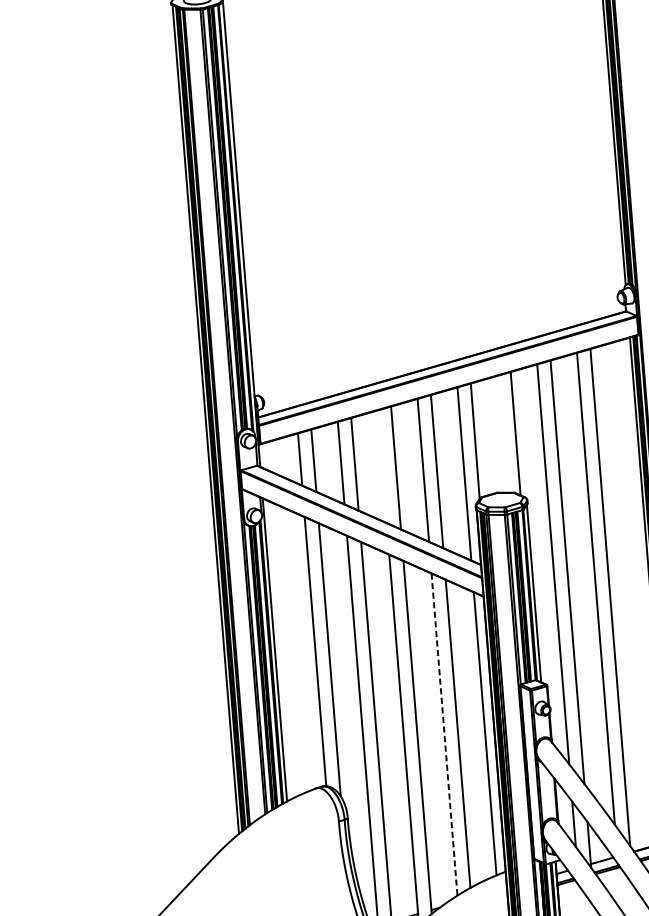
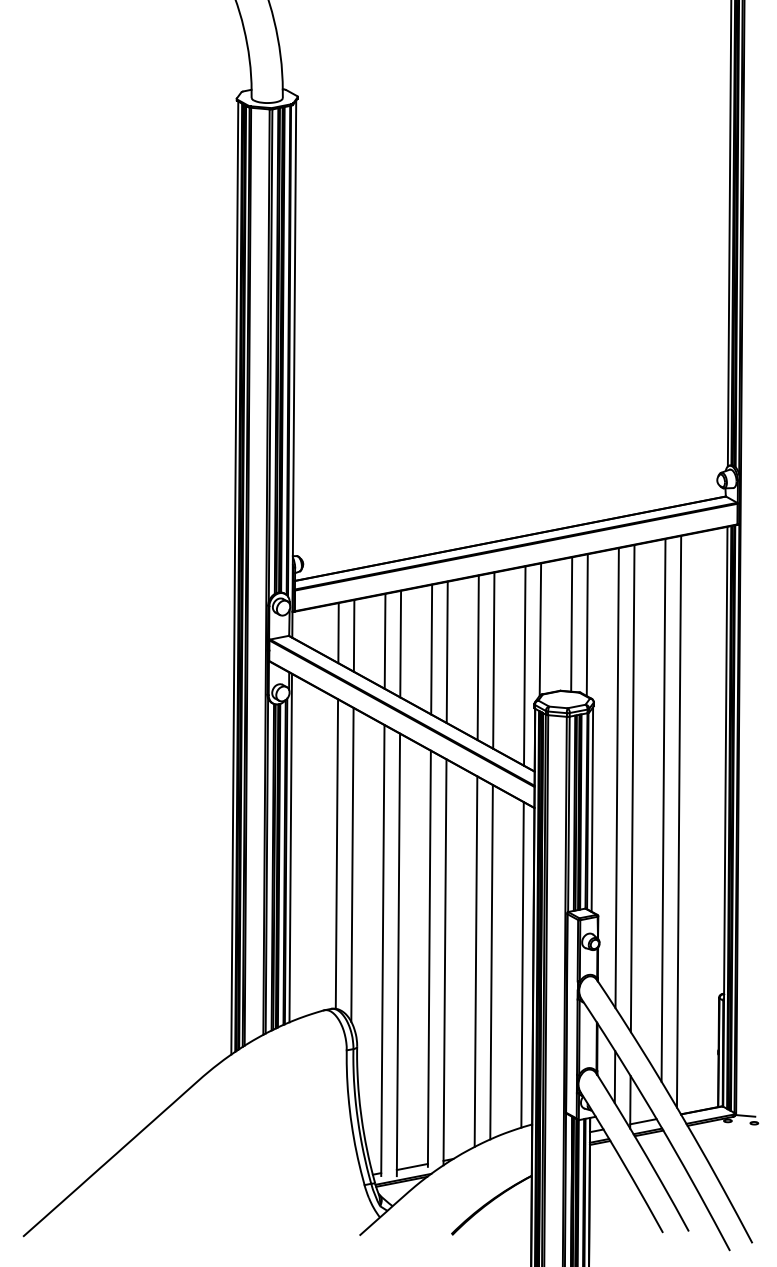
line: (501, 434) -> (571, 624), added
line: (382, 466) -> (431, 649), added
line: (445, 735) -> (476, 962), dashed -> solid

